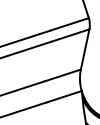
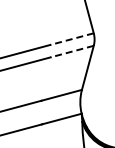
line: (69, 24) -> (72, 39), solid -> dashed
line: (69, 35) -> (71, 51), solid -> dashed

